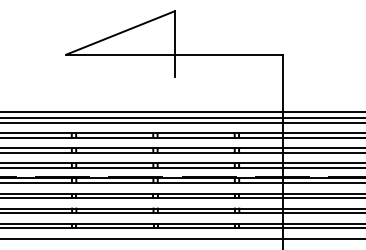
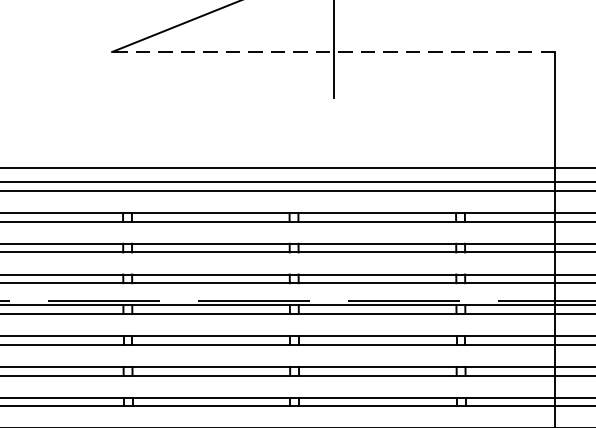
line: (174, 54) -> (333, 51), solid -> dashed

